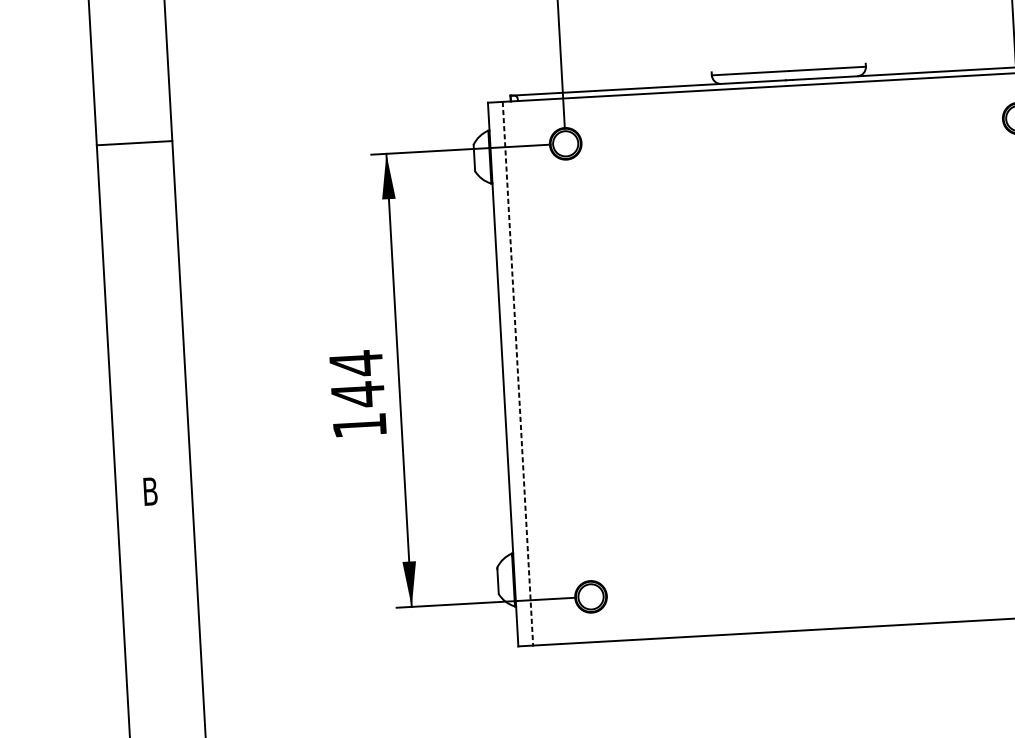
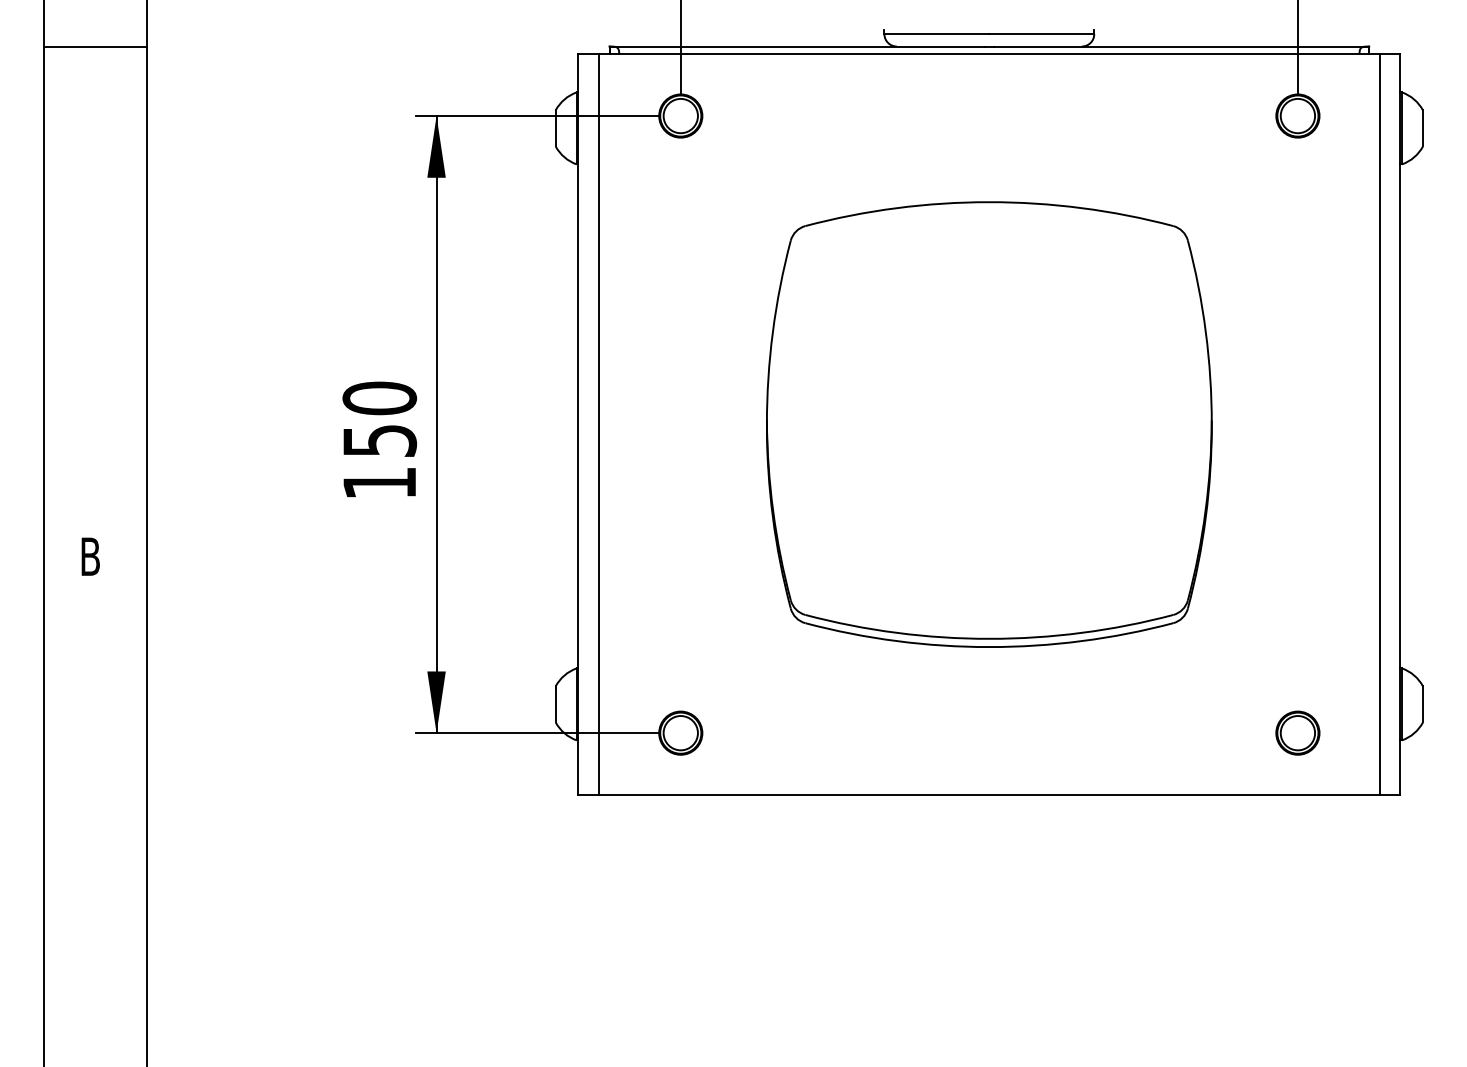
line: (134, 143) -> (95, 47), moved
part: (805, 357) -> (989, 424), added
line: (517, 374) -> (598, 425), dashed -> solid
text: (356, 378) -> (379, 419), 144 -> 150

